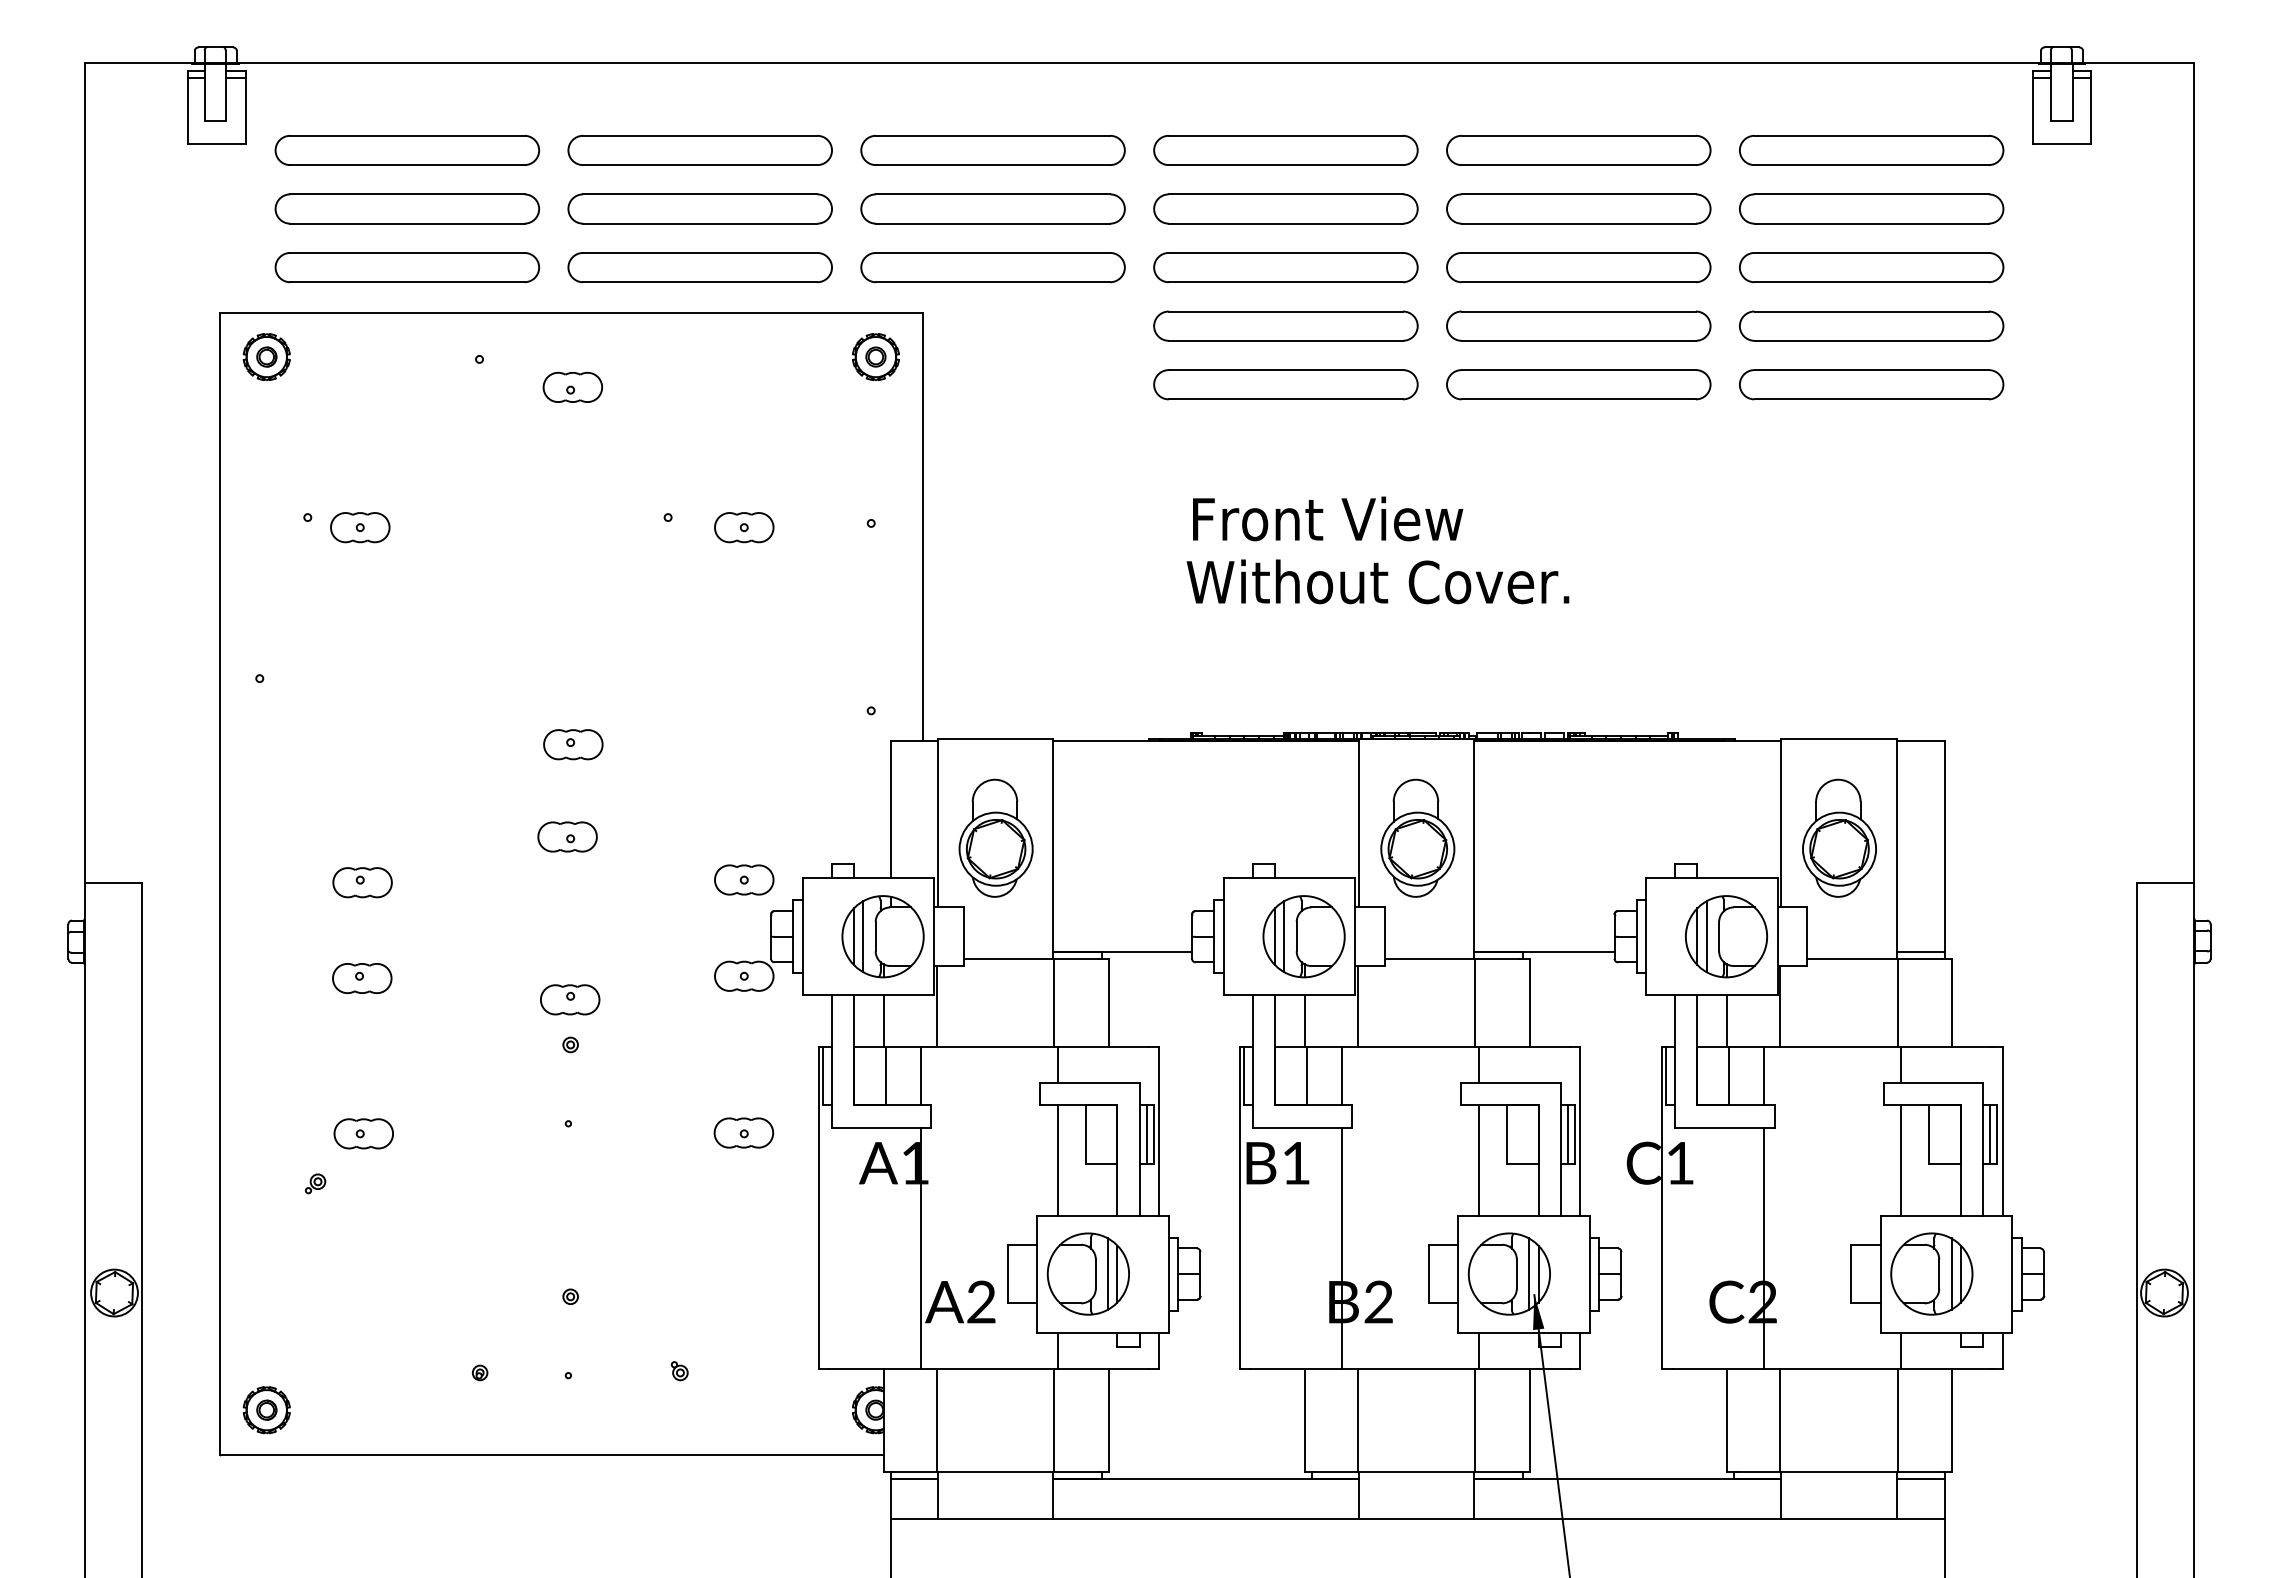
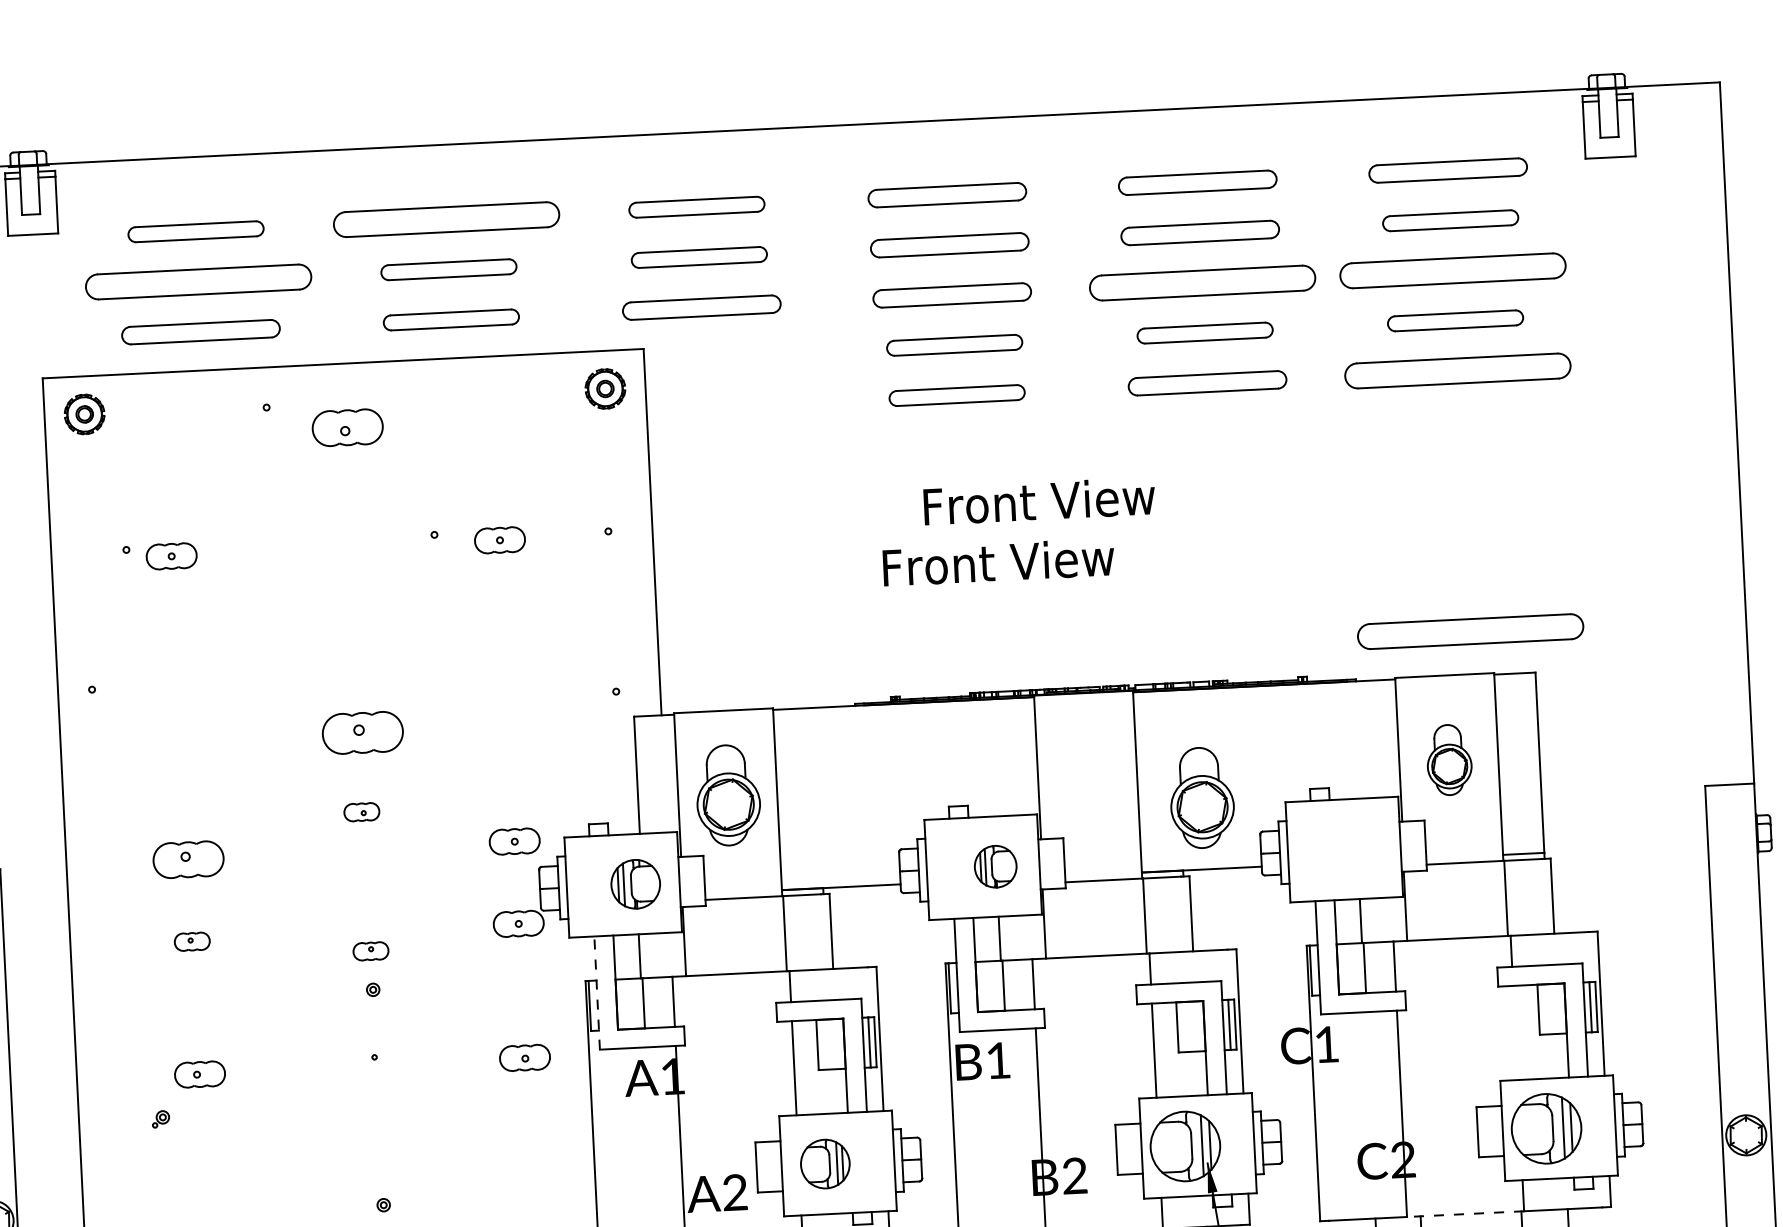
part: (406, 149) -> (195, 231), size x0.6
part: (992, 149) -> (696, 206), size x0.6
part: (1578, 149) -> (1197, 182), size x0.7
part: (1871, 149) -> (1447, 169), size x0.7
part: (1285, 150) -> (946, 195), size x0.7
part: (699, 208) -> (448, 269), size x0.6
part: (992, 208) -> (698, 257), size x0.6
part: (1285, 208) -> (949, 244), size x0.7
part: (1578, 208) -> (1199, 232), size x0.7
part: (1871, 208) -> (1450, 220), size x0.6
part: (406, 267) -> (200, 332), size x0.7
part: (699, 267) -> (450, 319), size x0.6
part: (992, 267) -> (701, 307), size x0.7
part: (1285, 267) -> (951, 295), size x0.7
part: (1285, 325) -> (954, 344), size x0.6
part: (1578, 325) -> (1204, 332), size x0.6
part: (1871, 325) -> (1455, 320), size x0.6
part: (1285, 384) -> (956, 395), size x0.6
part: (1578, 384) -> (1207, 383), size x0.7
part: (572, 386) -> (347, 426), size x1.4
text: (1328, 518) -> (1039, 500), moved
text: (1377, 581) -> (1043, 559), Without Cover. -> Front View
part: (1871, 689) -> (1470, 631), added
part: (573, 744) -> (363, 732), size x1.6
part: (567, 836) -> (361, 811), size x0.7
part: (1417, 837) -> (1201, 797), moved
part: (1839, 837) -> (1449, 759), size x0.7
part: (362, 882) -> (188, 859), size x1.4
part: (882, 936) -> (635, 884), size x0.7
part: (1303, 936) -> (995, 866), size x0.6
part: (1726, 936) -> (1356, 848), removed
part: (362, 978) -> (192, 941), size x0.7
part: (570, 999) -> (371, 951), size x0.7
line: (831, 1060) -> (596, 992), solid -> dashed
line: (1900, 1160) -> (1515, 1033), removed
part: (1087, 1273) -> (824, 1163), size x0.7
line: (1831, 1368) -> (1464, 1213), solid -> dashed

